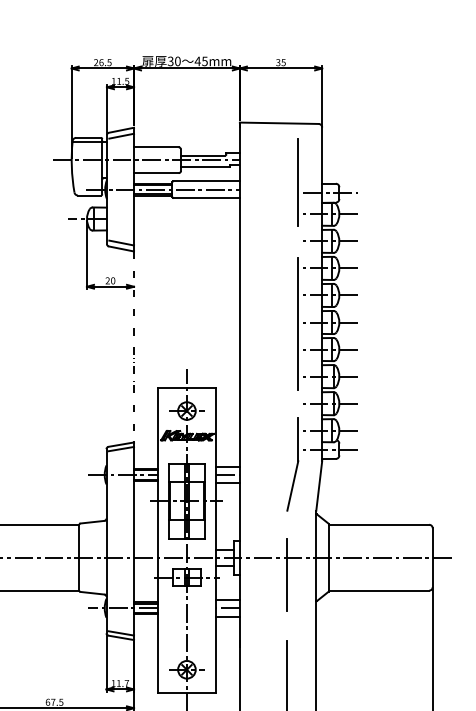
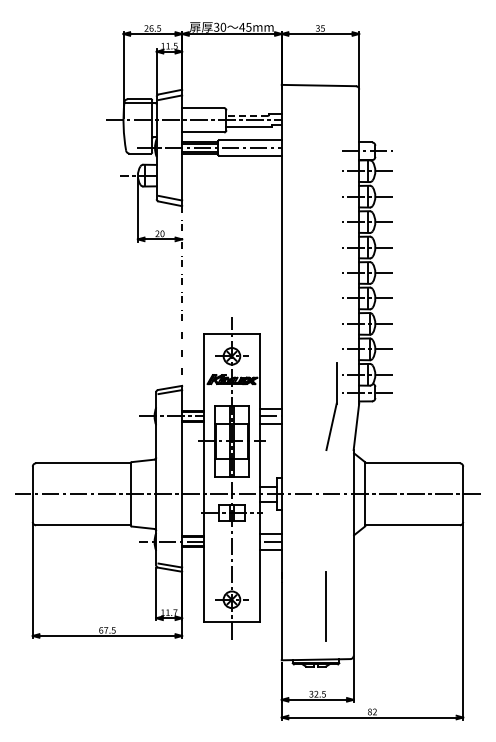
line: (203, 155) -> (247, 115), solid -> dashed
line: (298, 181) -> (336, 140), removed
line: (298, 323) -> (336, 273), removed
line: (287, 574) -> (326, 510), removed

